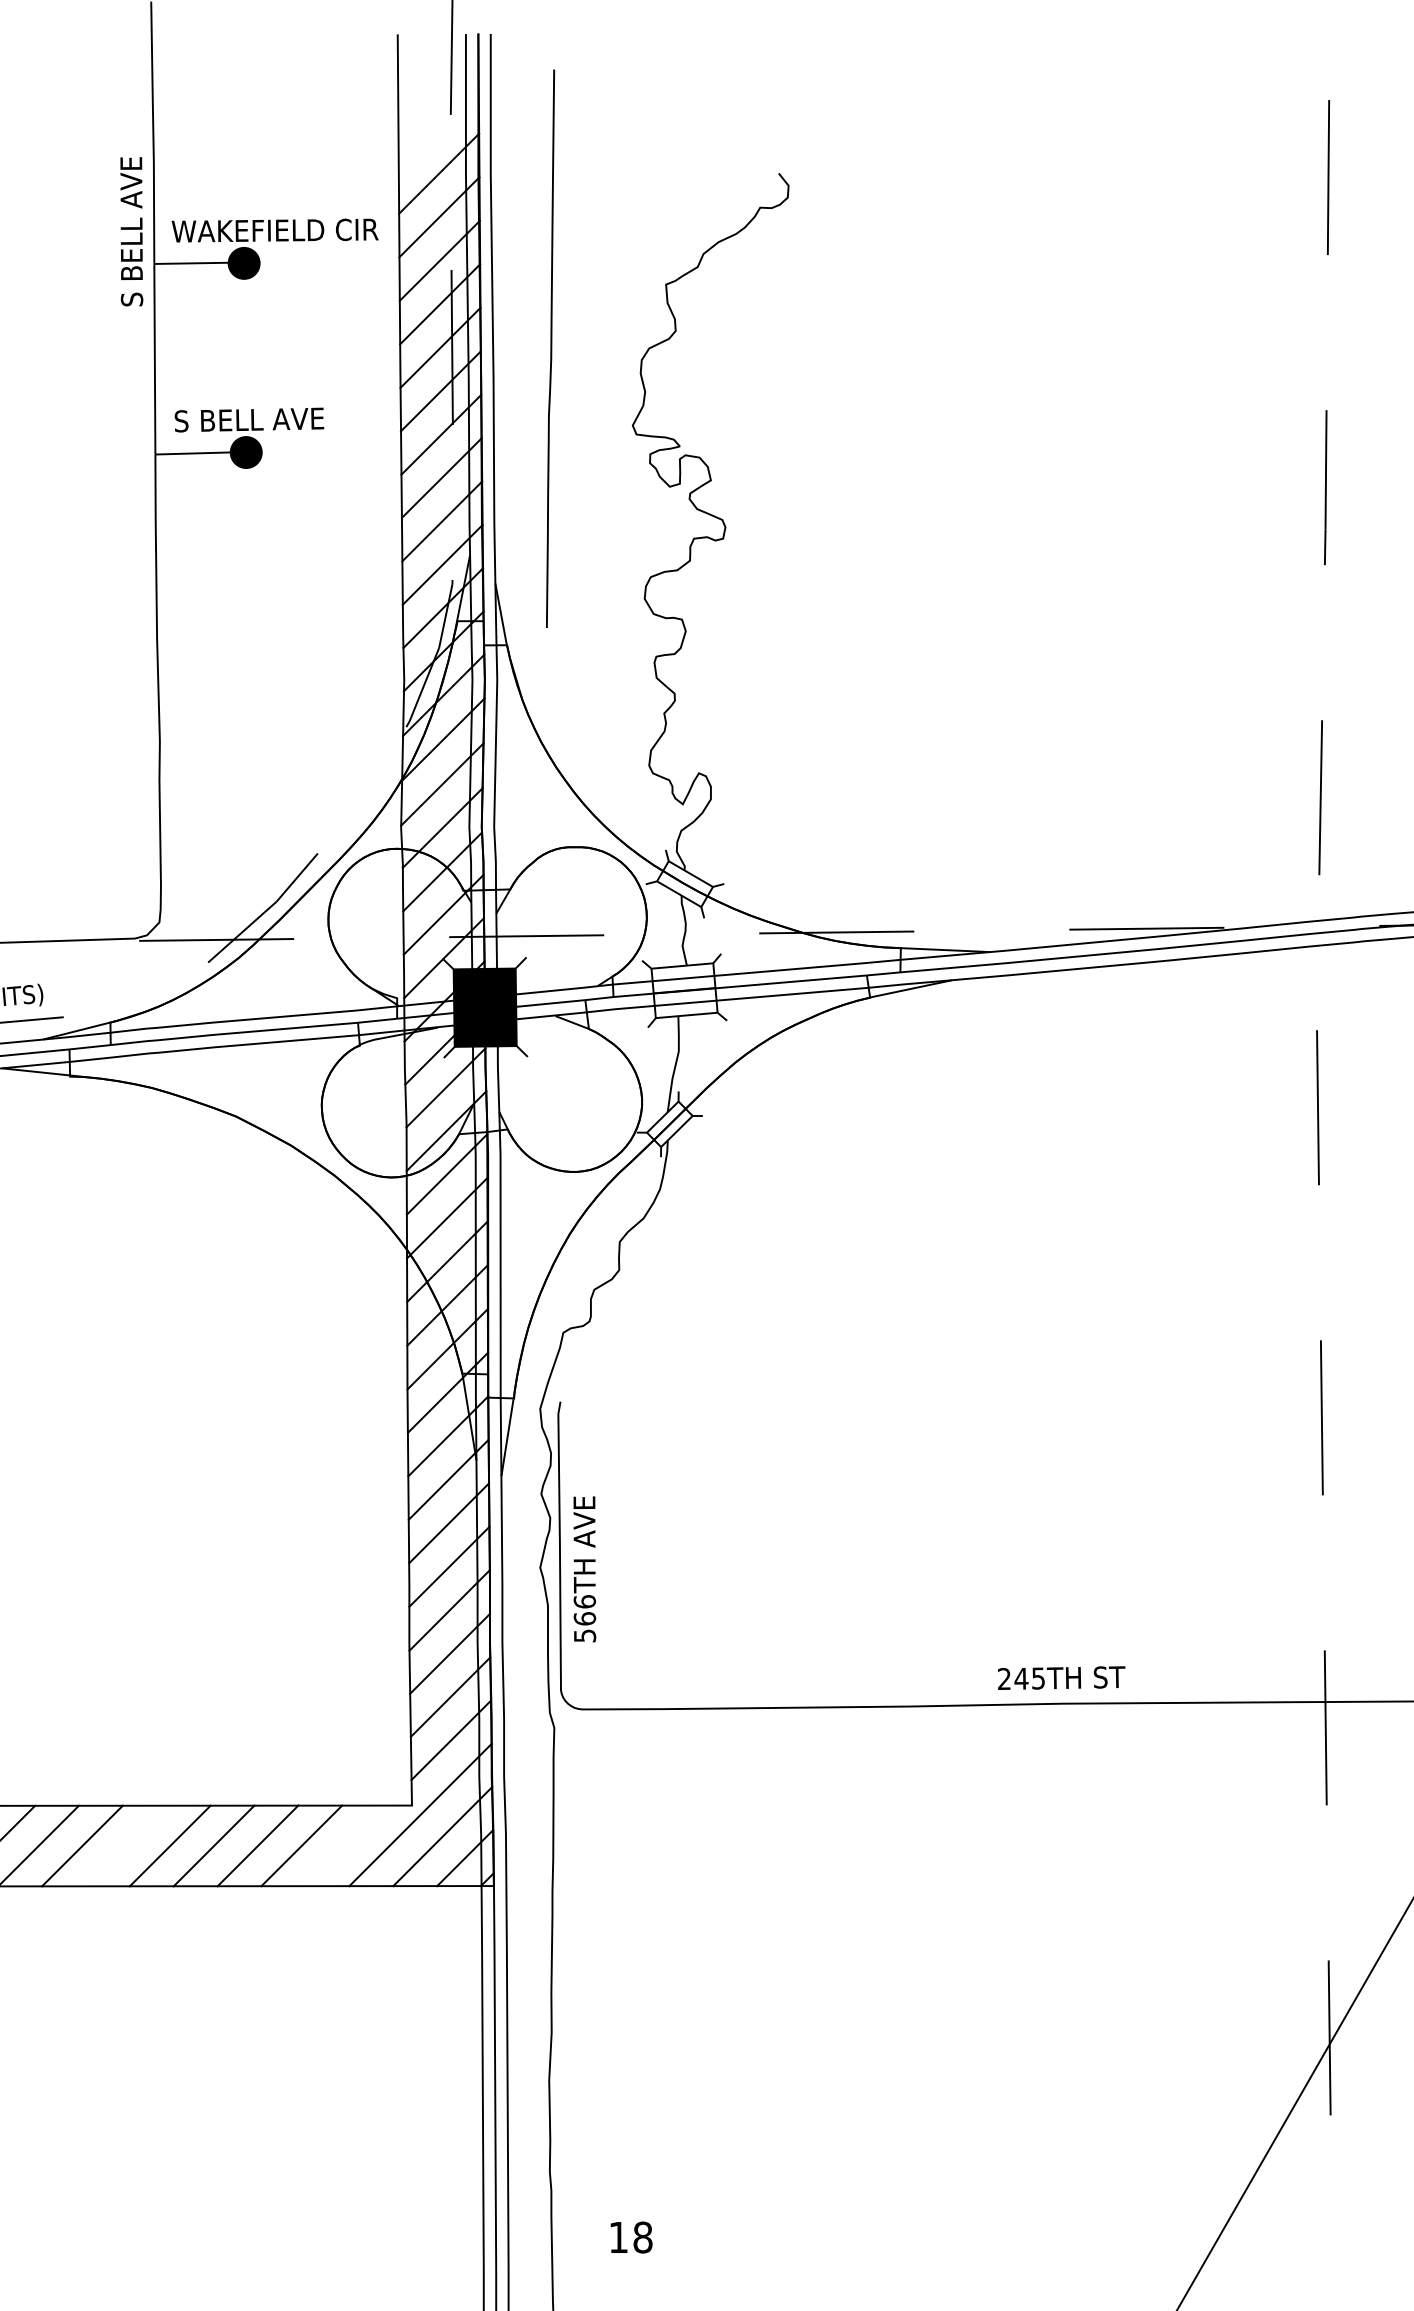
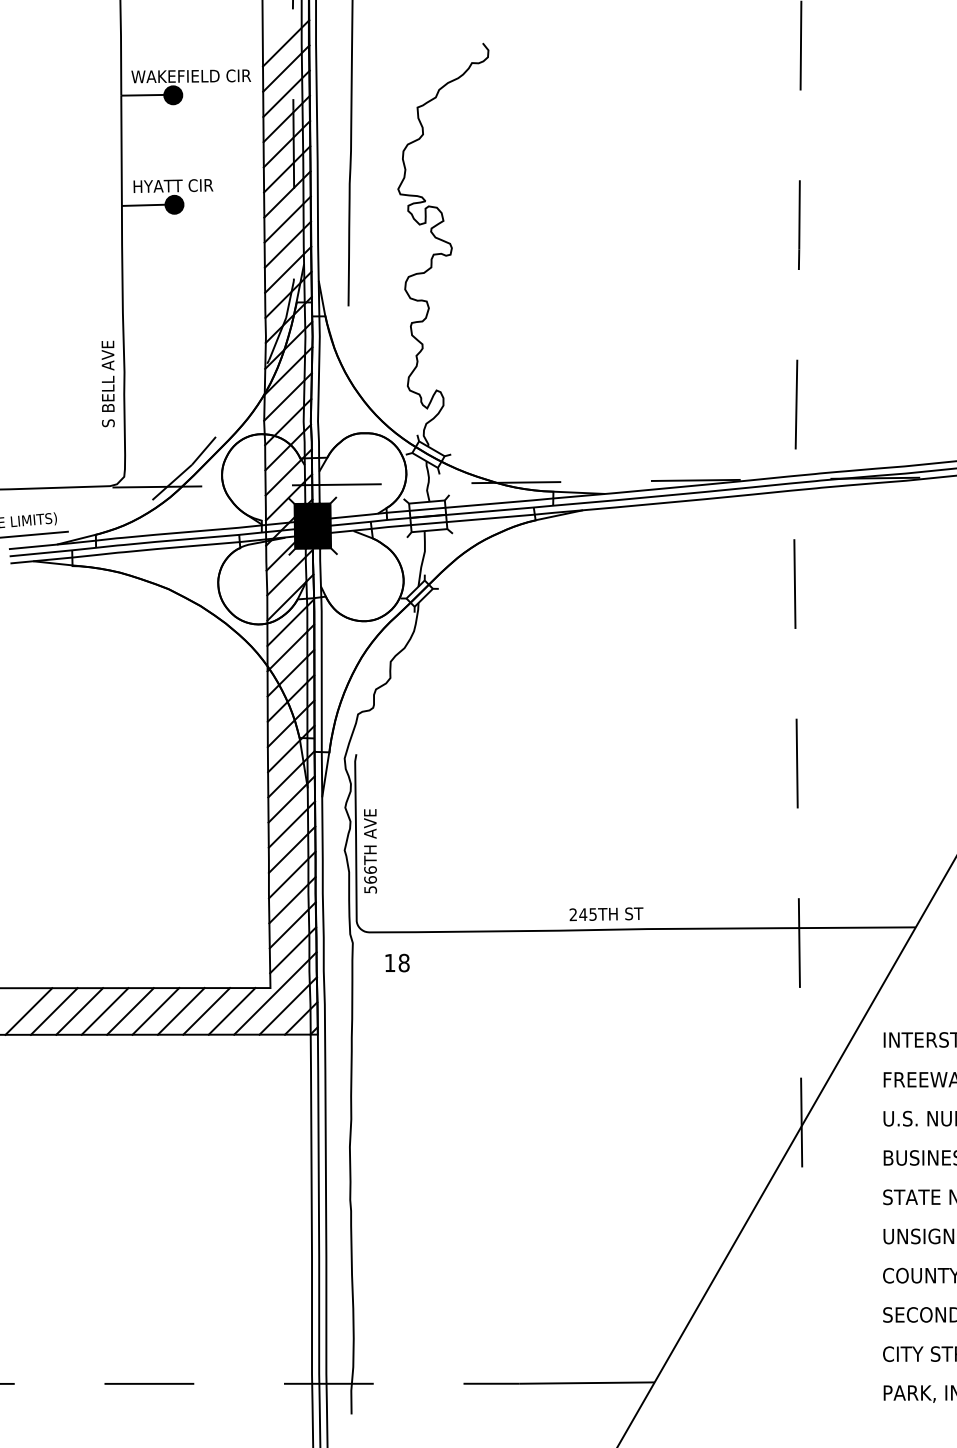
text: (130, 230) -> (107, 383), moved
text: (249, 419) -> (176, 185), S BELL AVE -> HYATT CIR
text: (1061, 1678) -> (606, 914), moved
line: (125, 1846) -> (104, 1011), added
line: (344, 1846) -> (231, 1011), added
text: (631, 2236) -> (397, 962), moved

